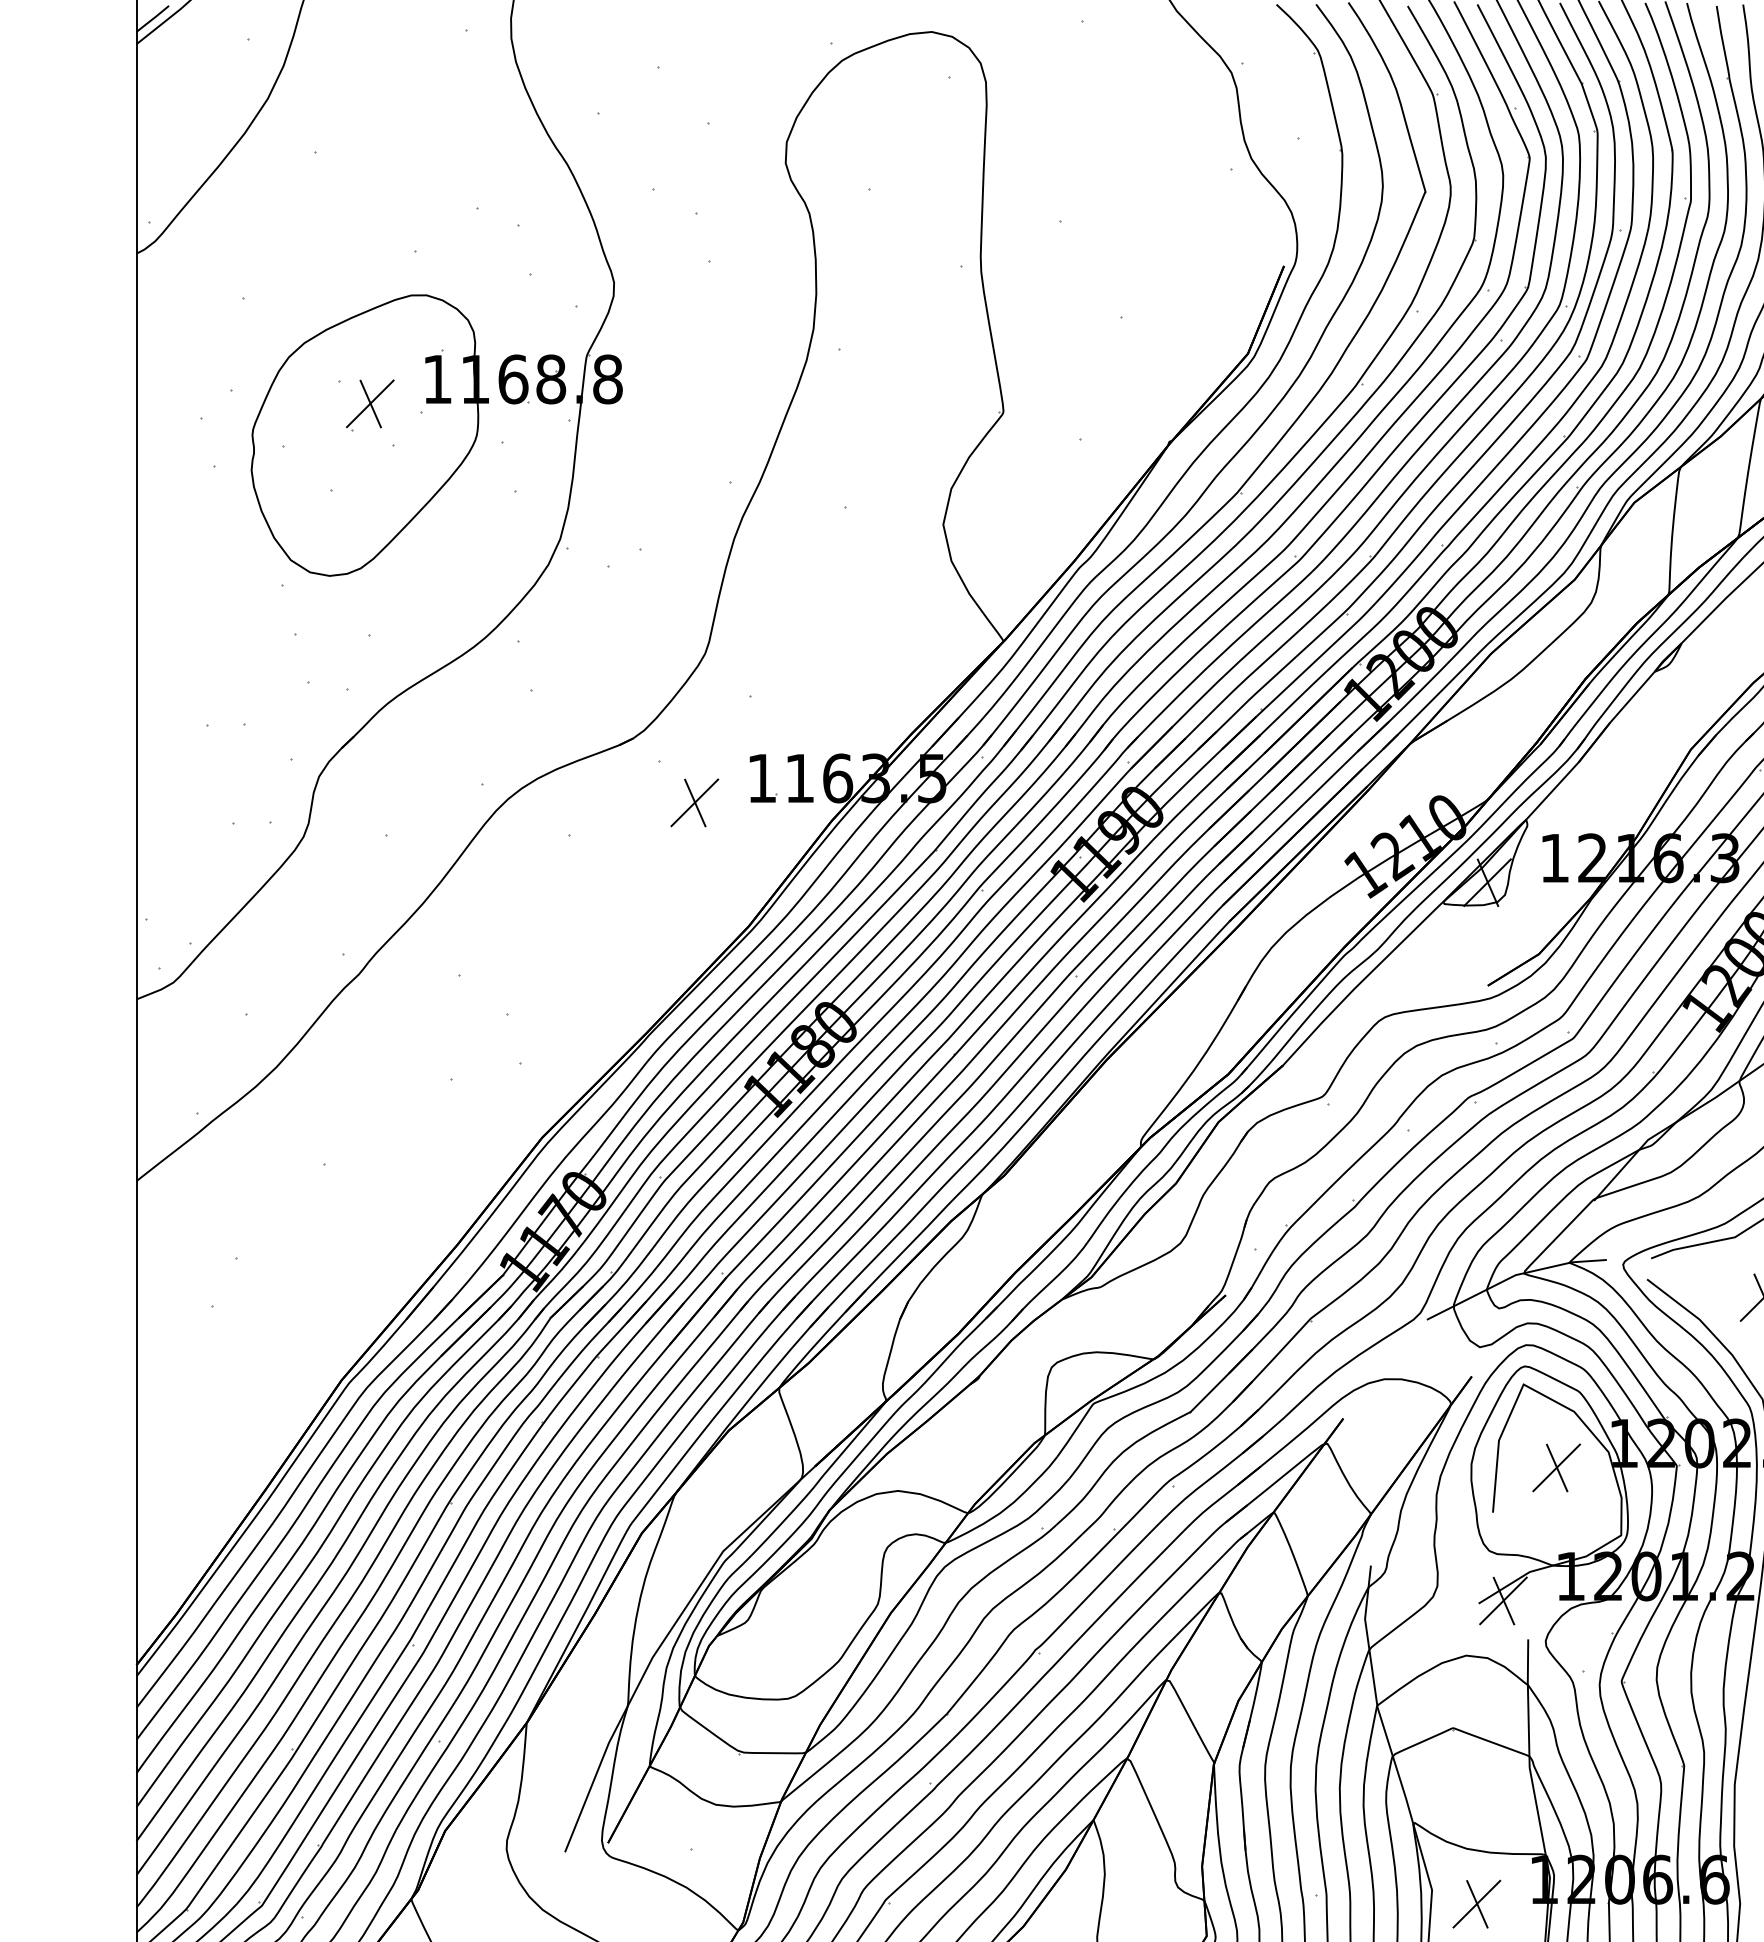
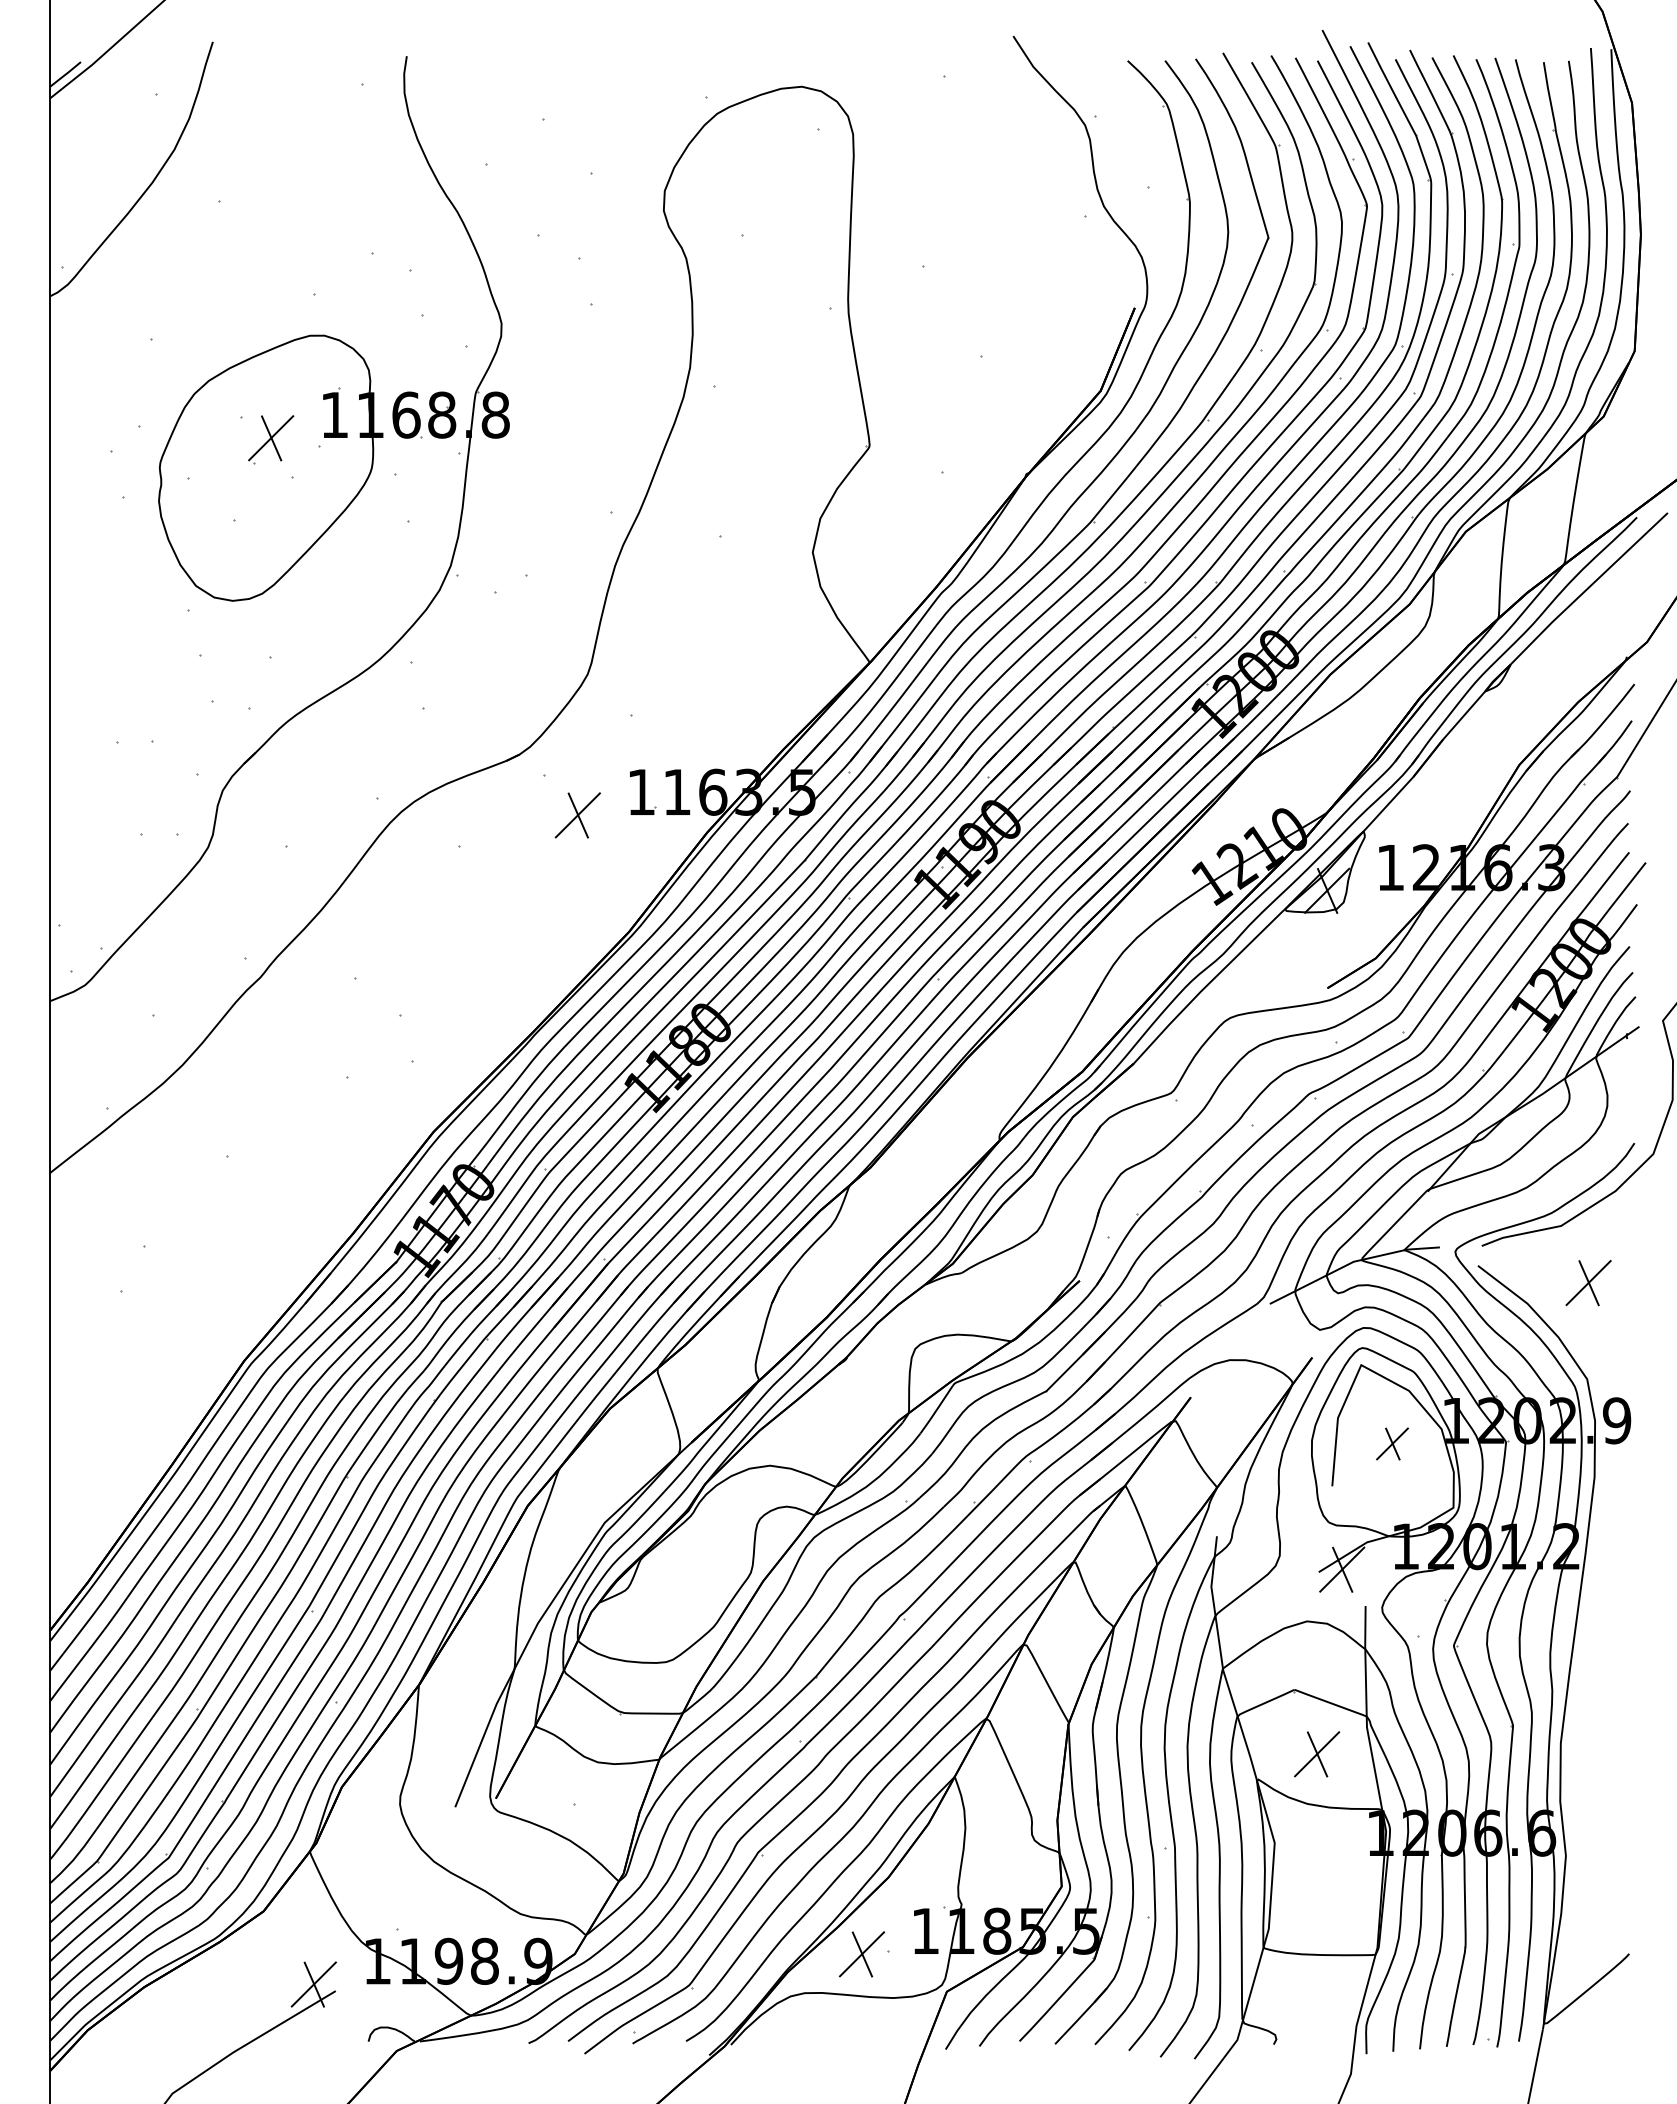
part: (1556, 1467) -> (1392, 1443), size x0.7
part: (1477, 1904) -> (1317, 1754), moved

